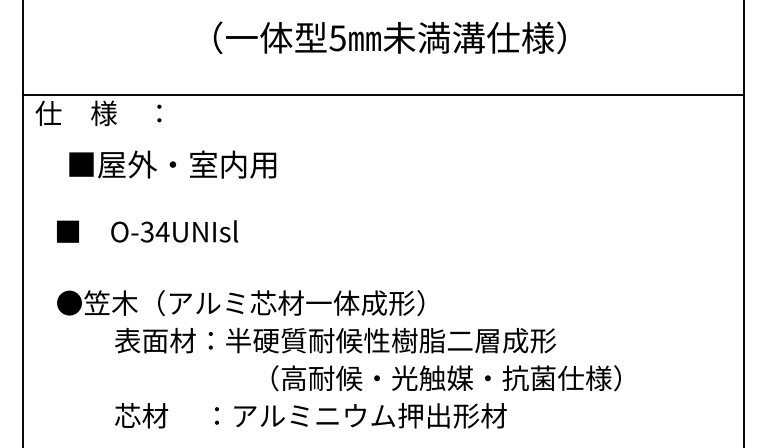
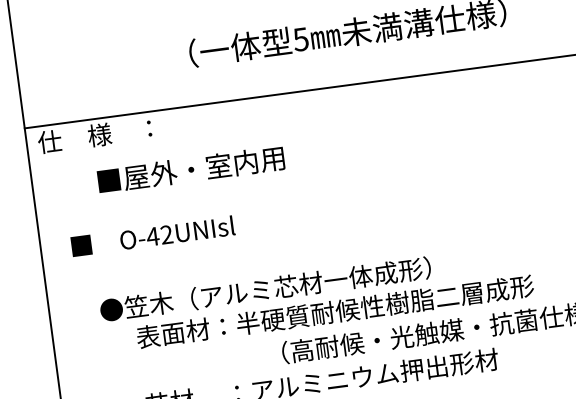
text: (172, 164) -> (190, 169), moved
text: (154, 231) -> (159, 235), O-34UNIsl -> O-42UNIsl
text: (240, 302) -> (265, 288), moved

